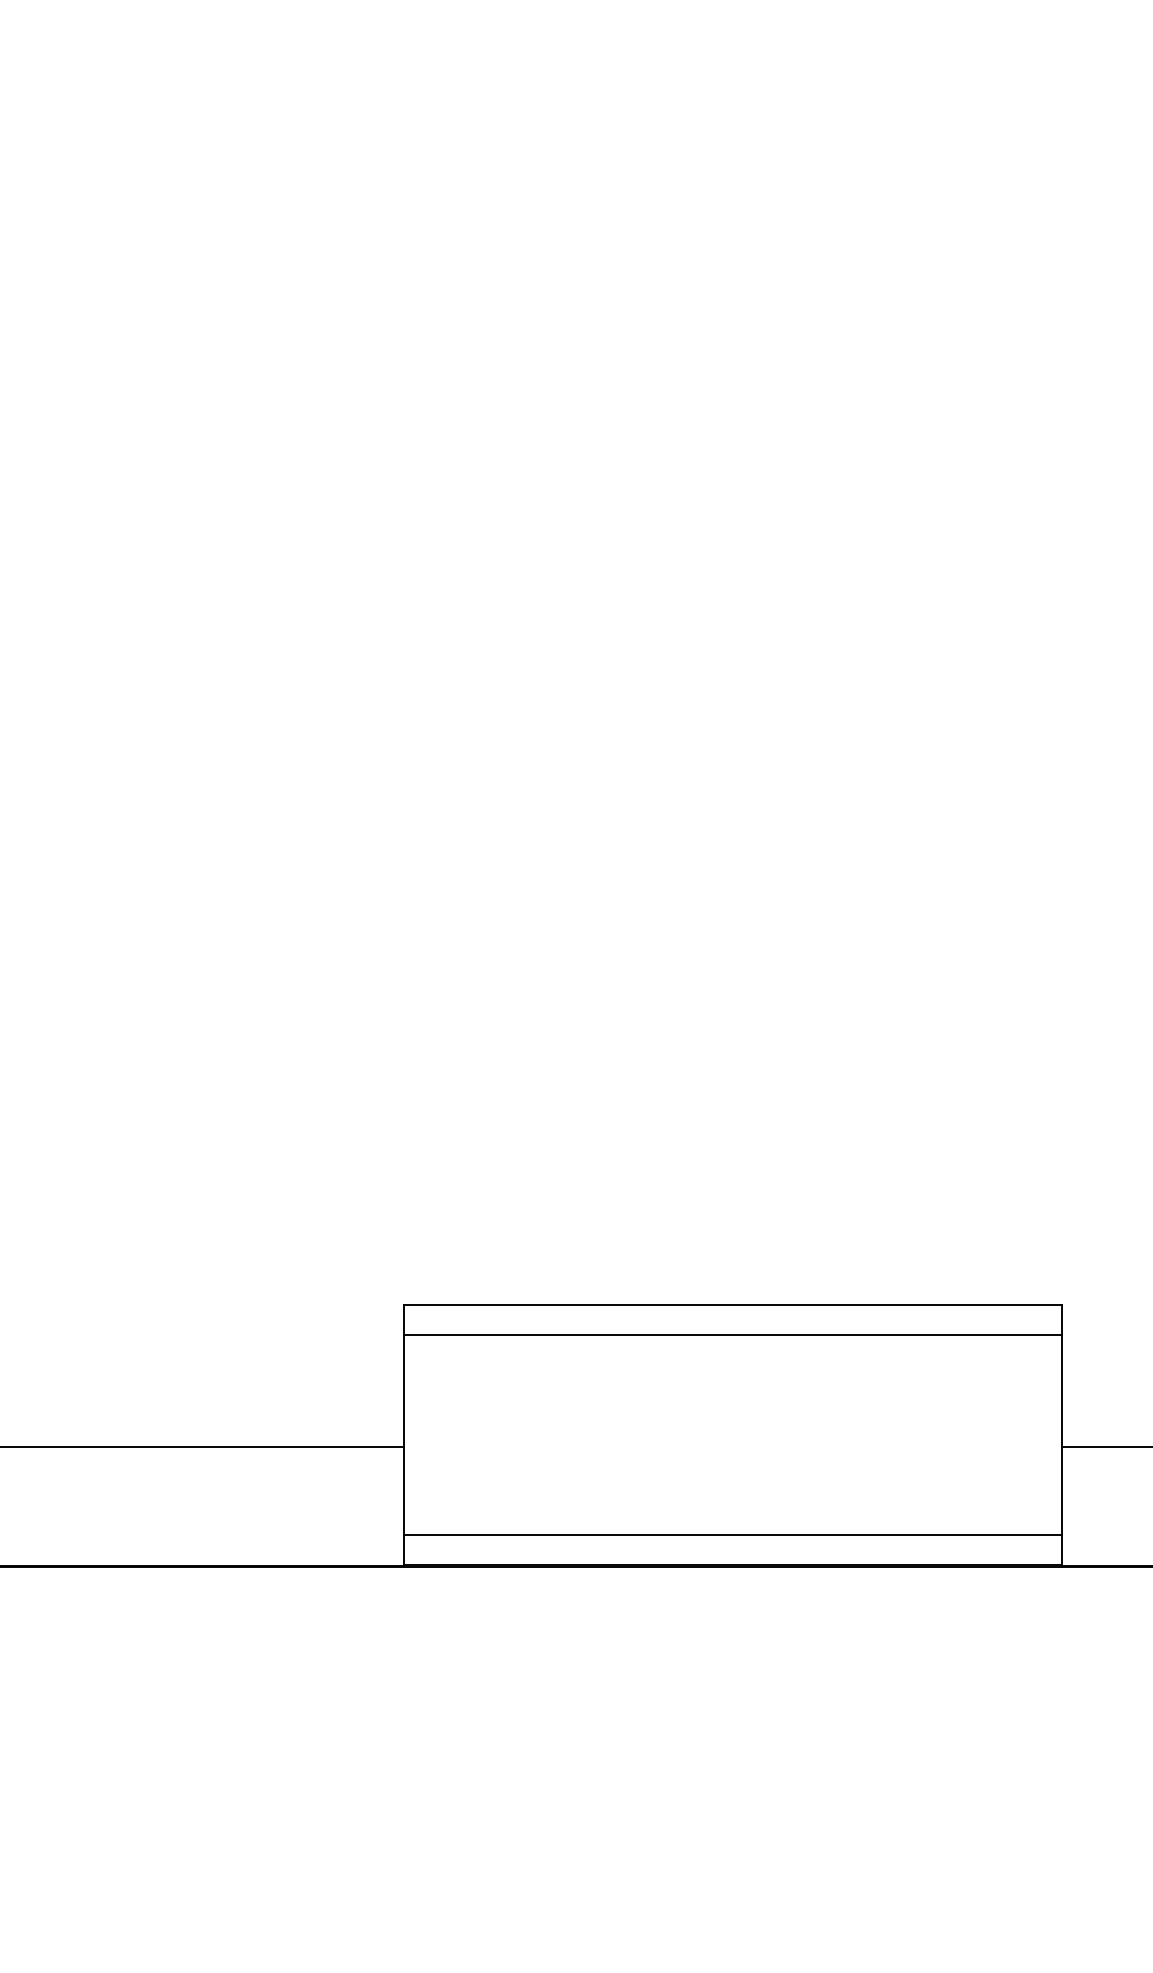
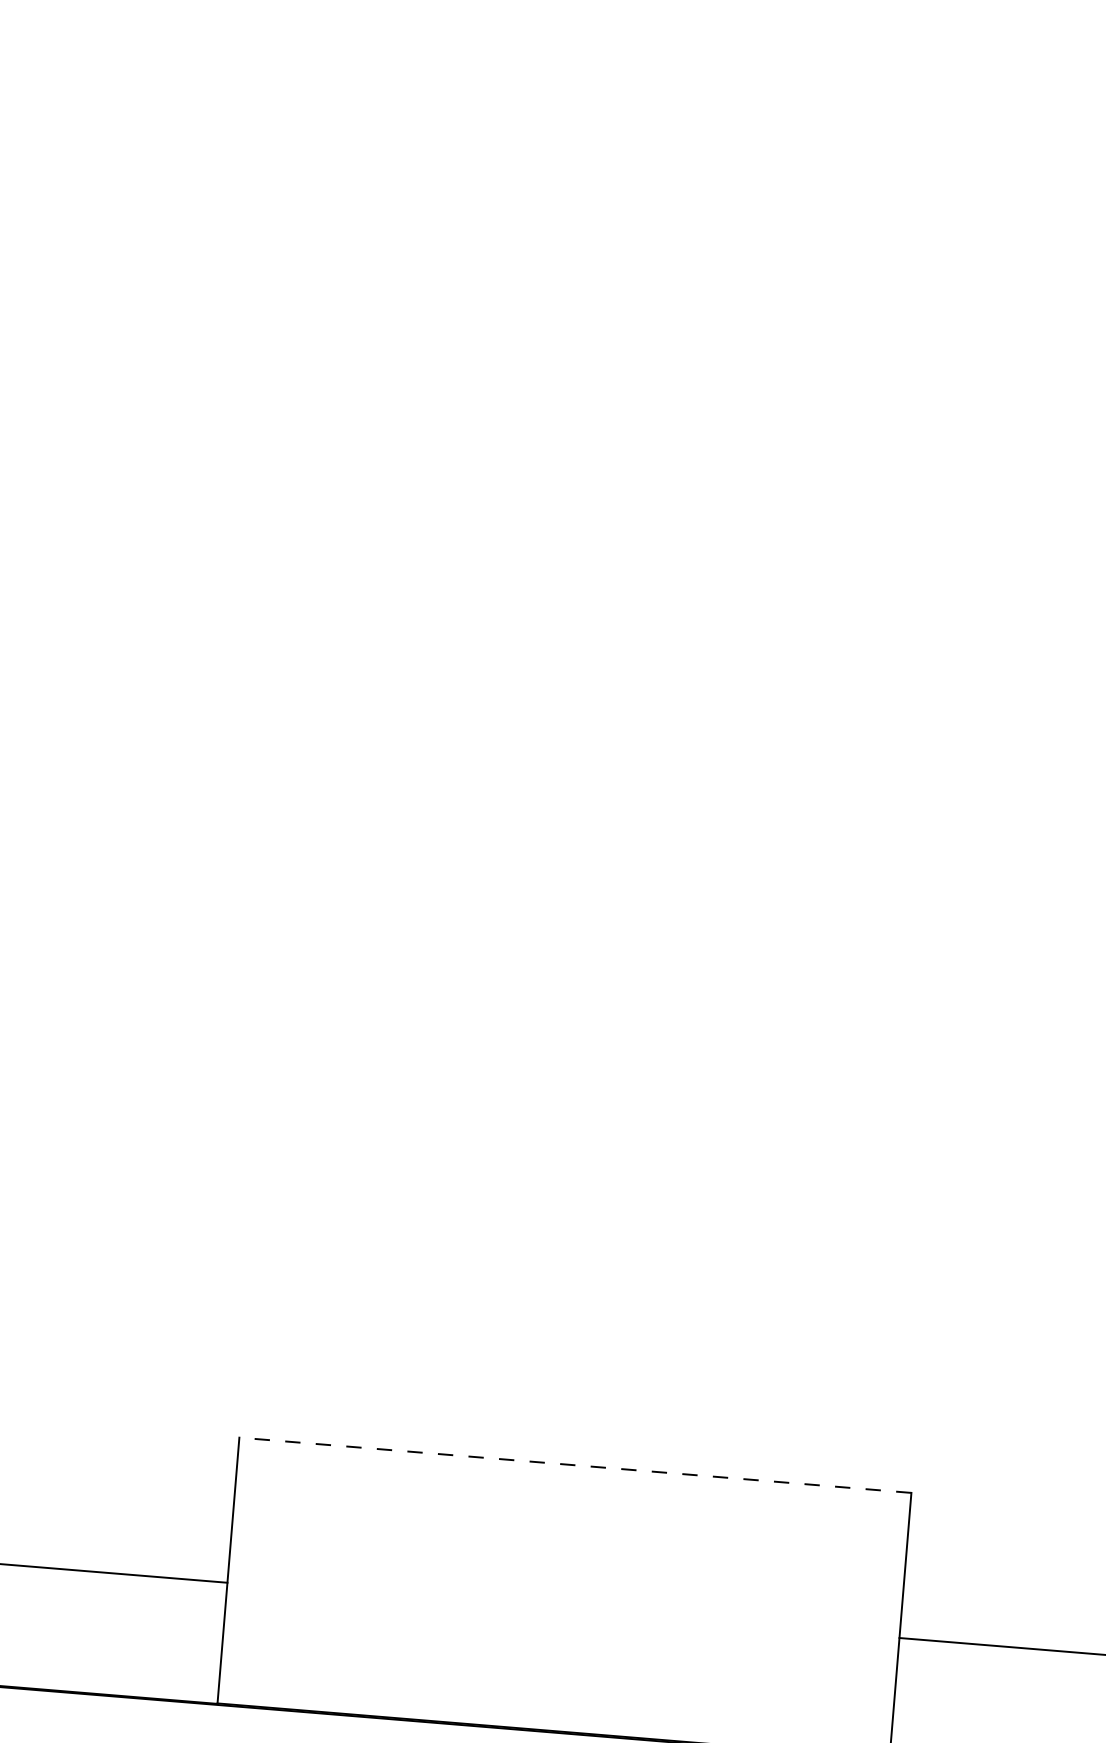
line: (732, 1304) -> (574, 1465), solid -> dashed
line: (732, 1334) -> (572, 1495), removed
line: (732, 1535) -> (555, 1700), removed

